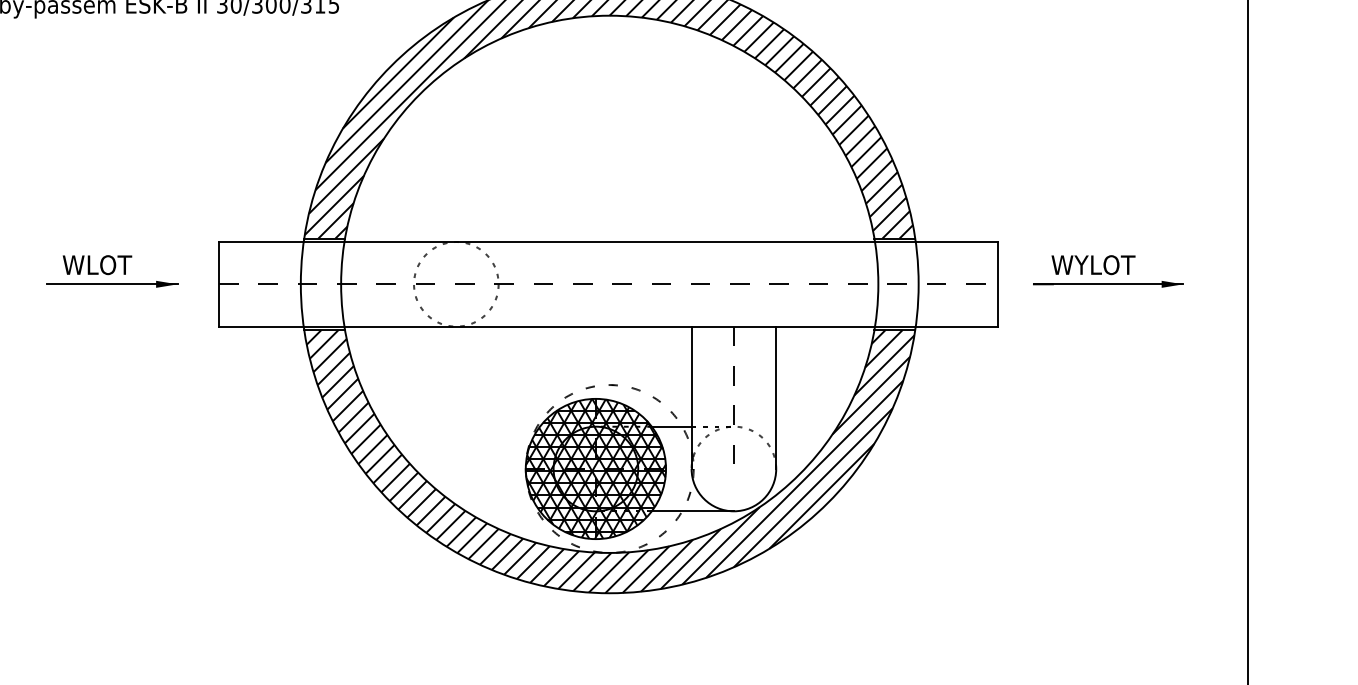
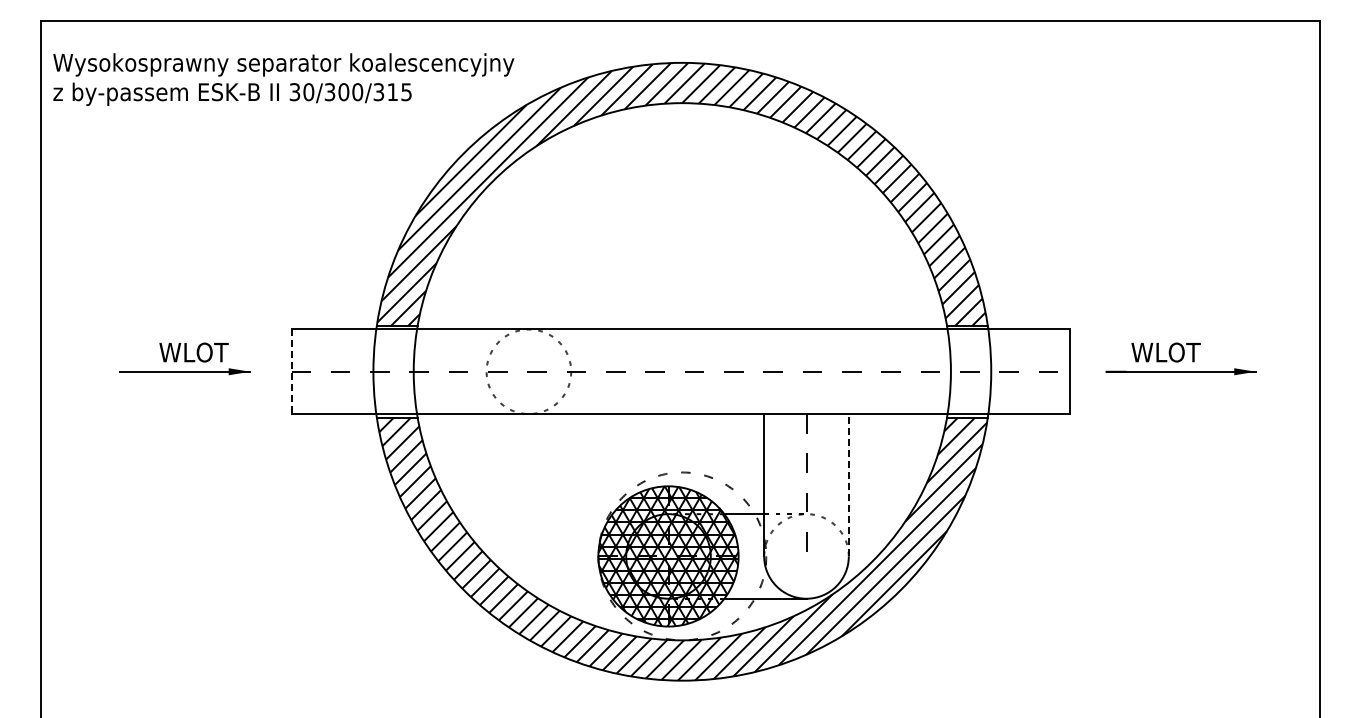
text: (96, 265) -> (193, 352), moved
text: (1093, 265) -> (1166, 352), WYLOT -> WLOT
line: (218, 285) -> (291, 372), solid -> dashed
line: (775, 397) -> (848, 484), solid -> dashed

